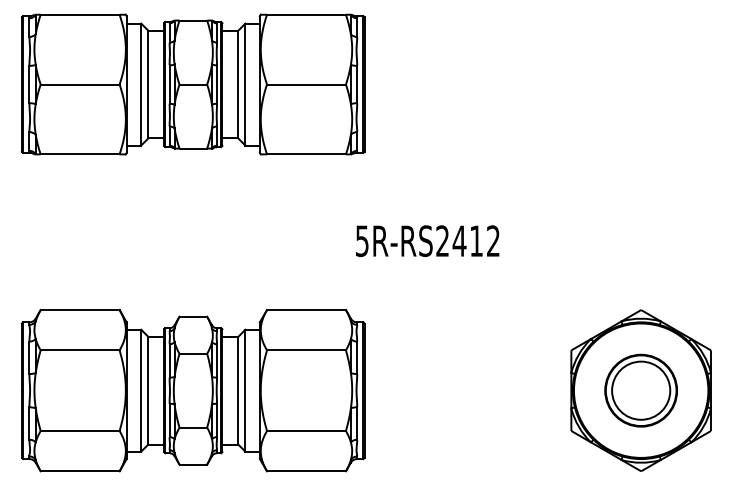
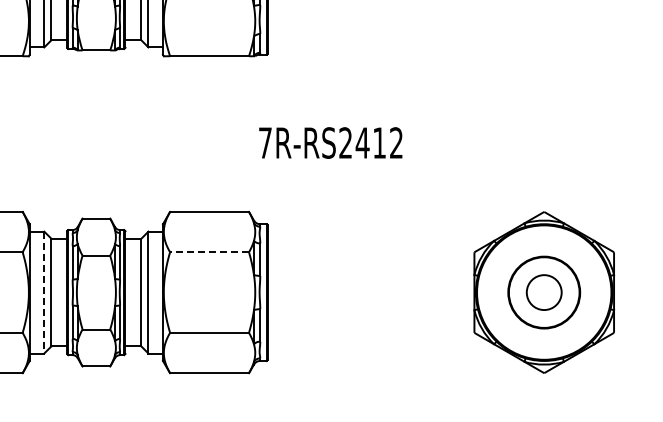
text: (362, 241) -> (265, 143), 5R-RS2412 -> 7R-RS2412
line: (305, 350) -> (208, 252), solid -> dashed
line: (141, 390) -> (44, 292), solid -> dashed
circle: (641, 390) -> (544, 292), size x0.6

